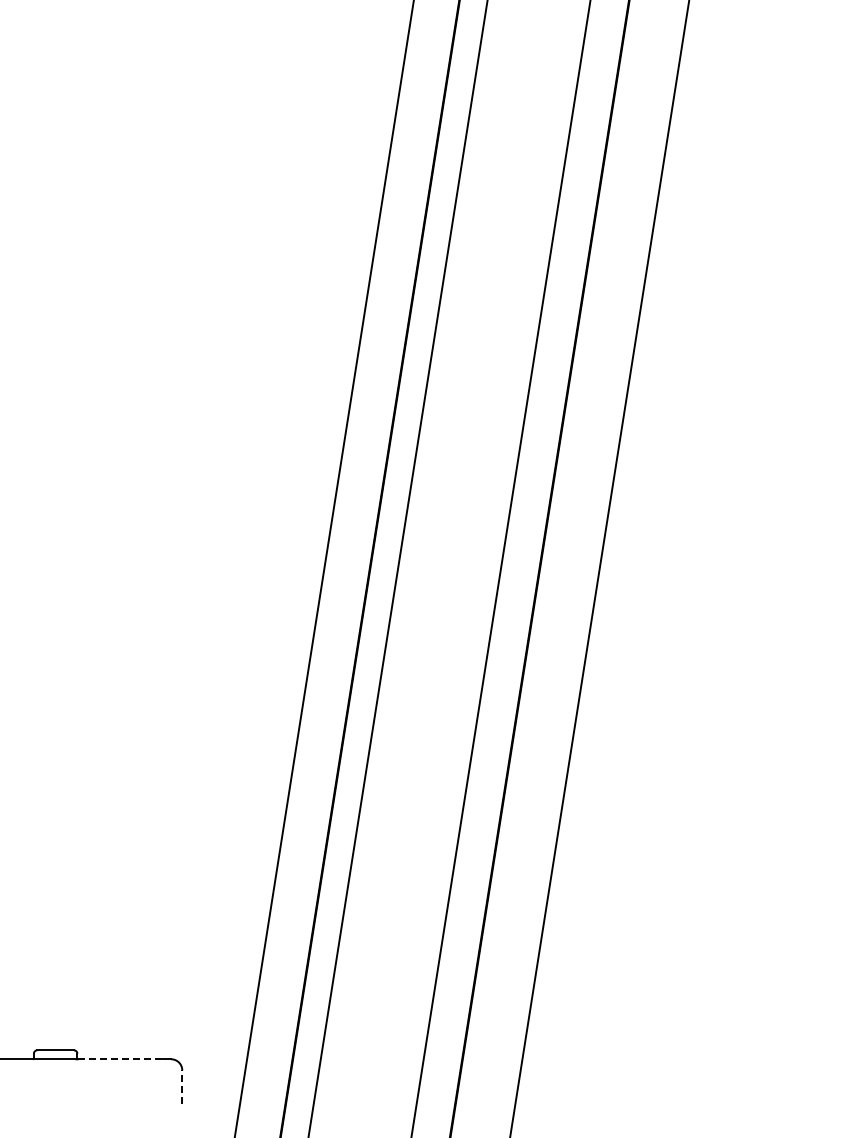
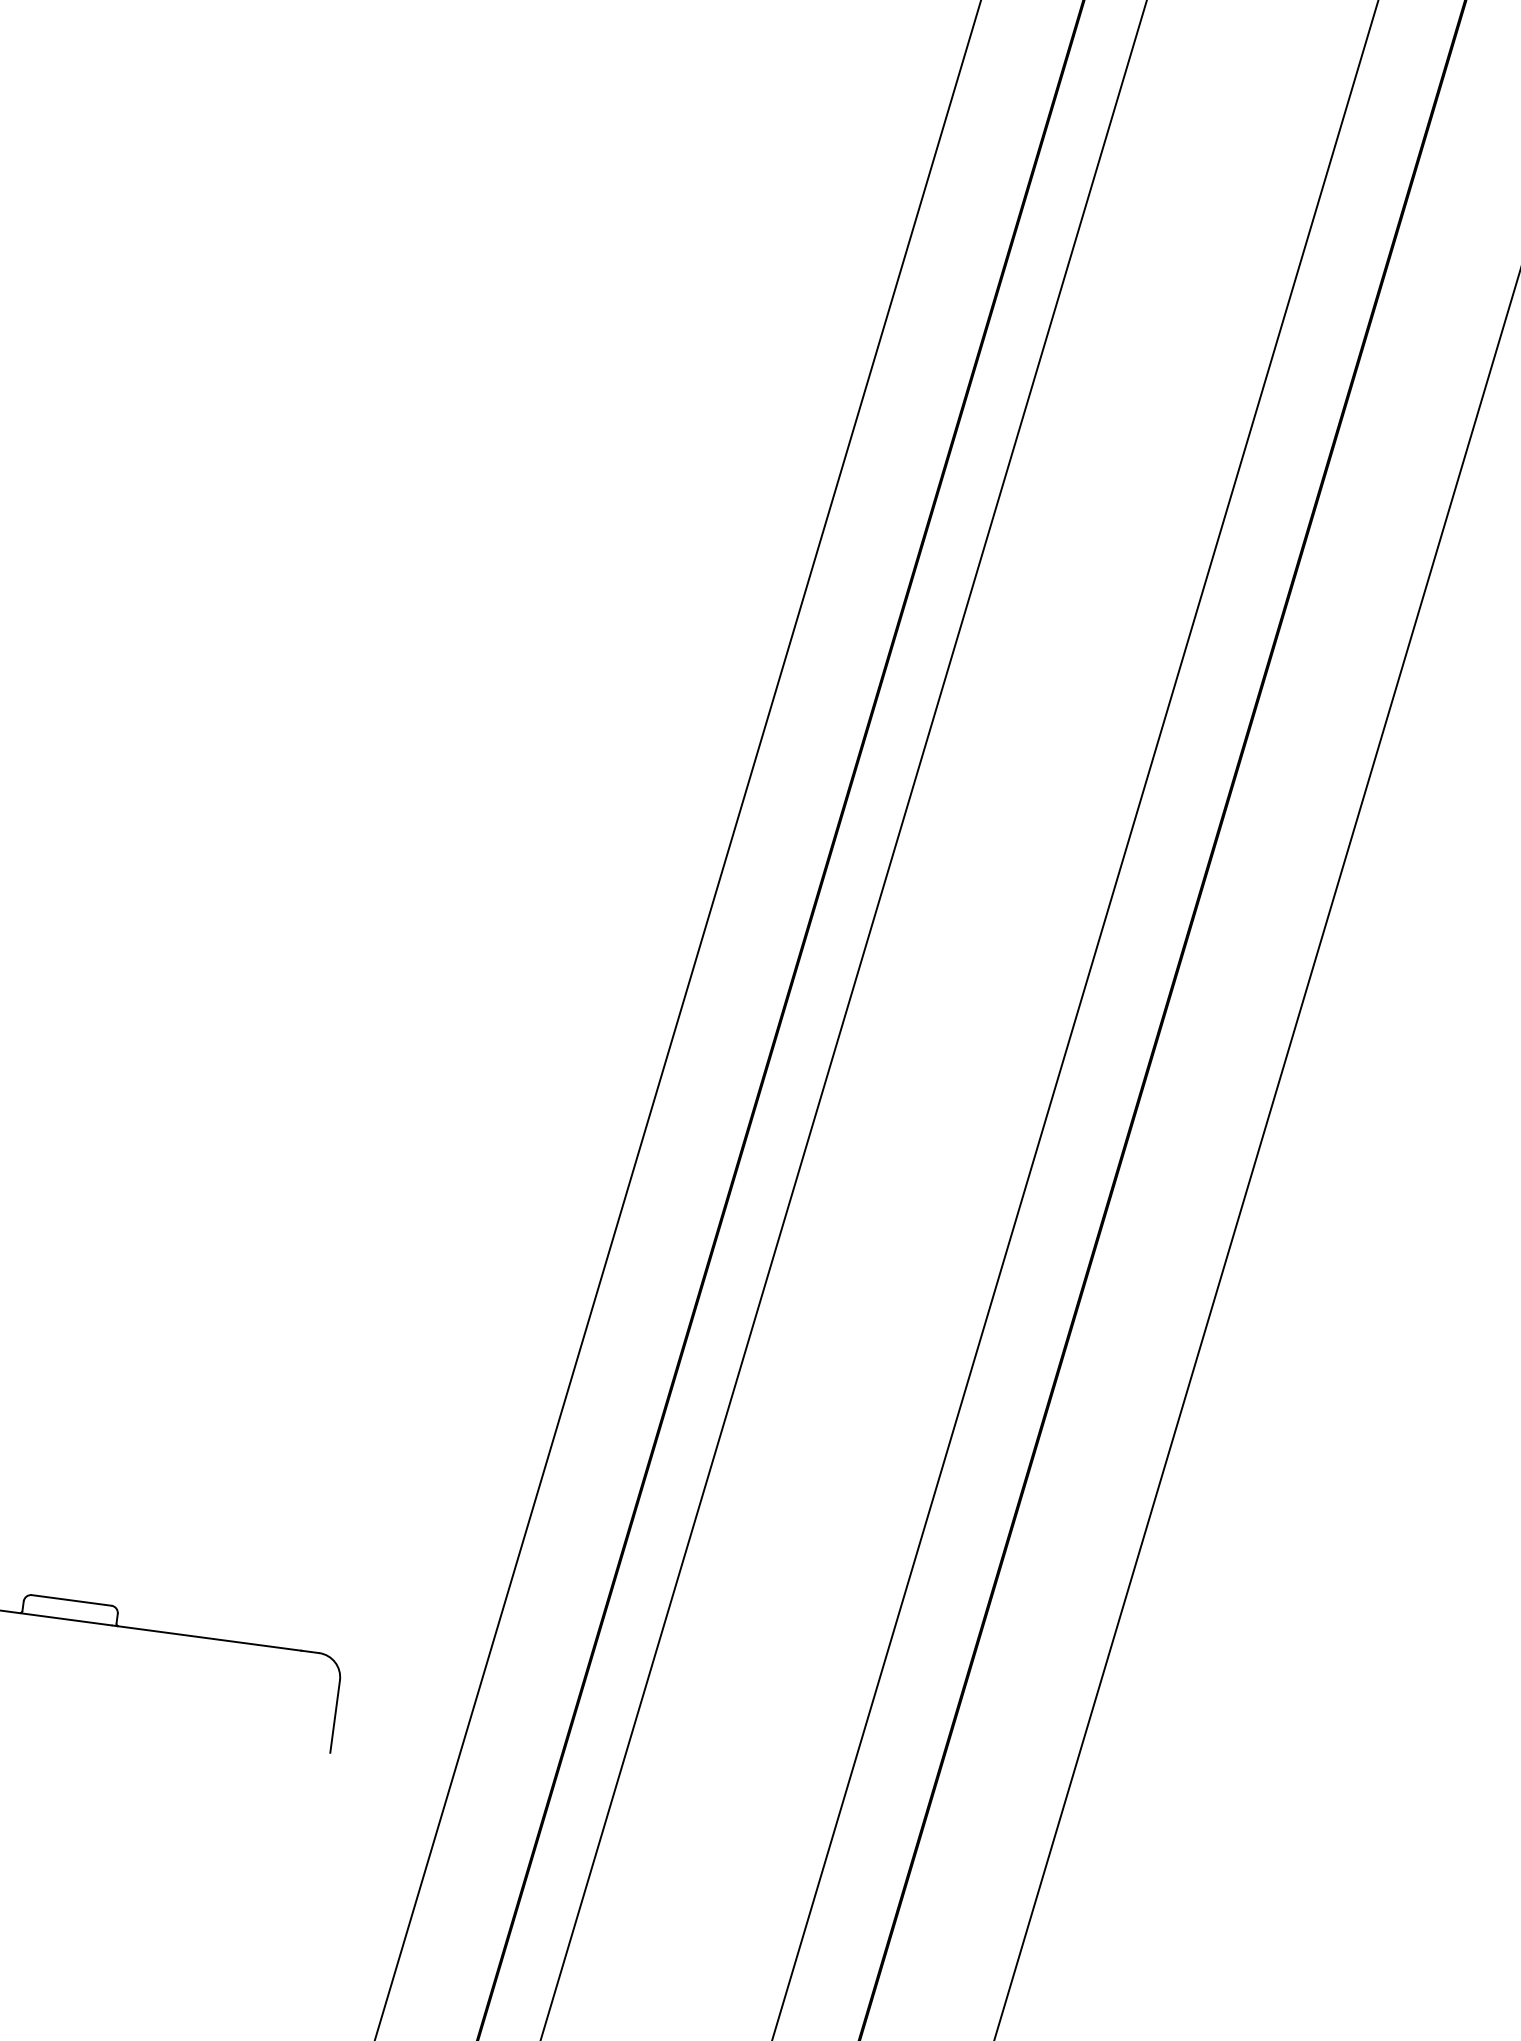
line: (121, 1059) -> (211, 1639), dashed -> solid
line: (182, 1087) -> (335, 1717), dashed -> solid

